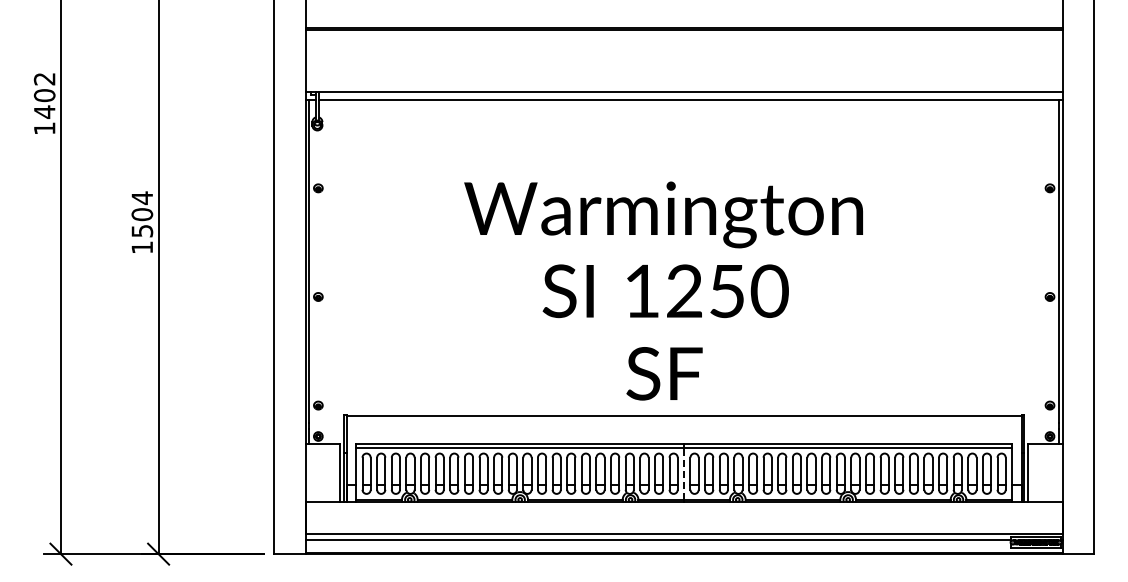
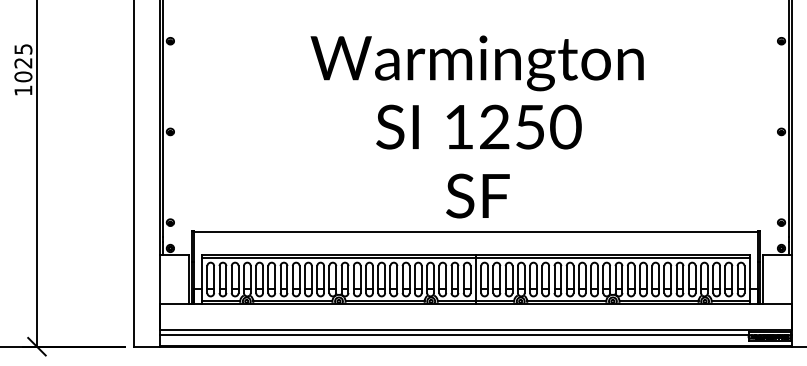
text: (142, 214) -> (23, 63), 1504 -> 1025
text: (663, 290) -> (477, 126), moved
line: (684, 473) -> (476, 279), dashed -> solid

